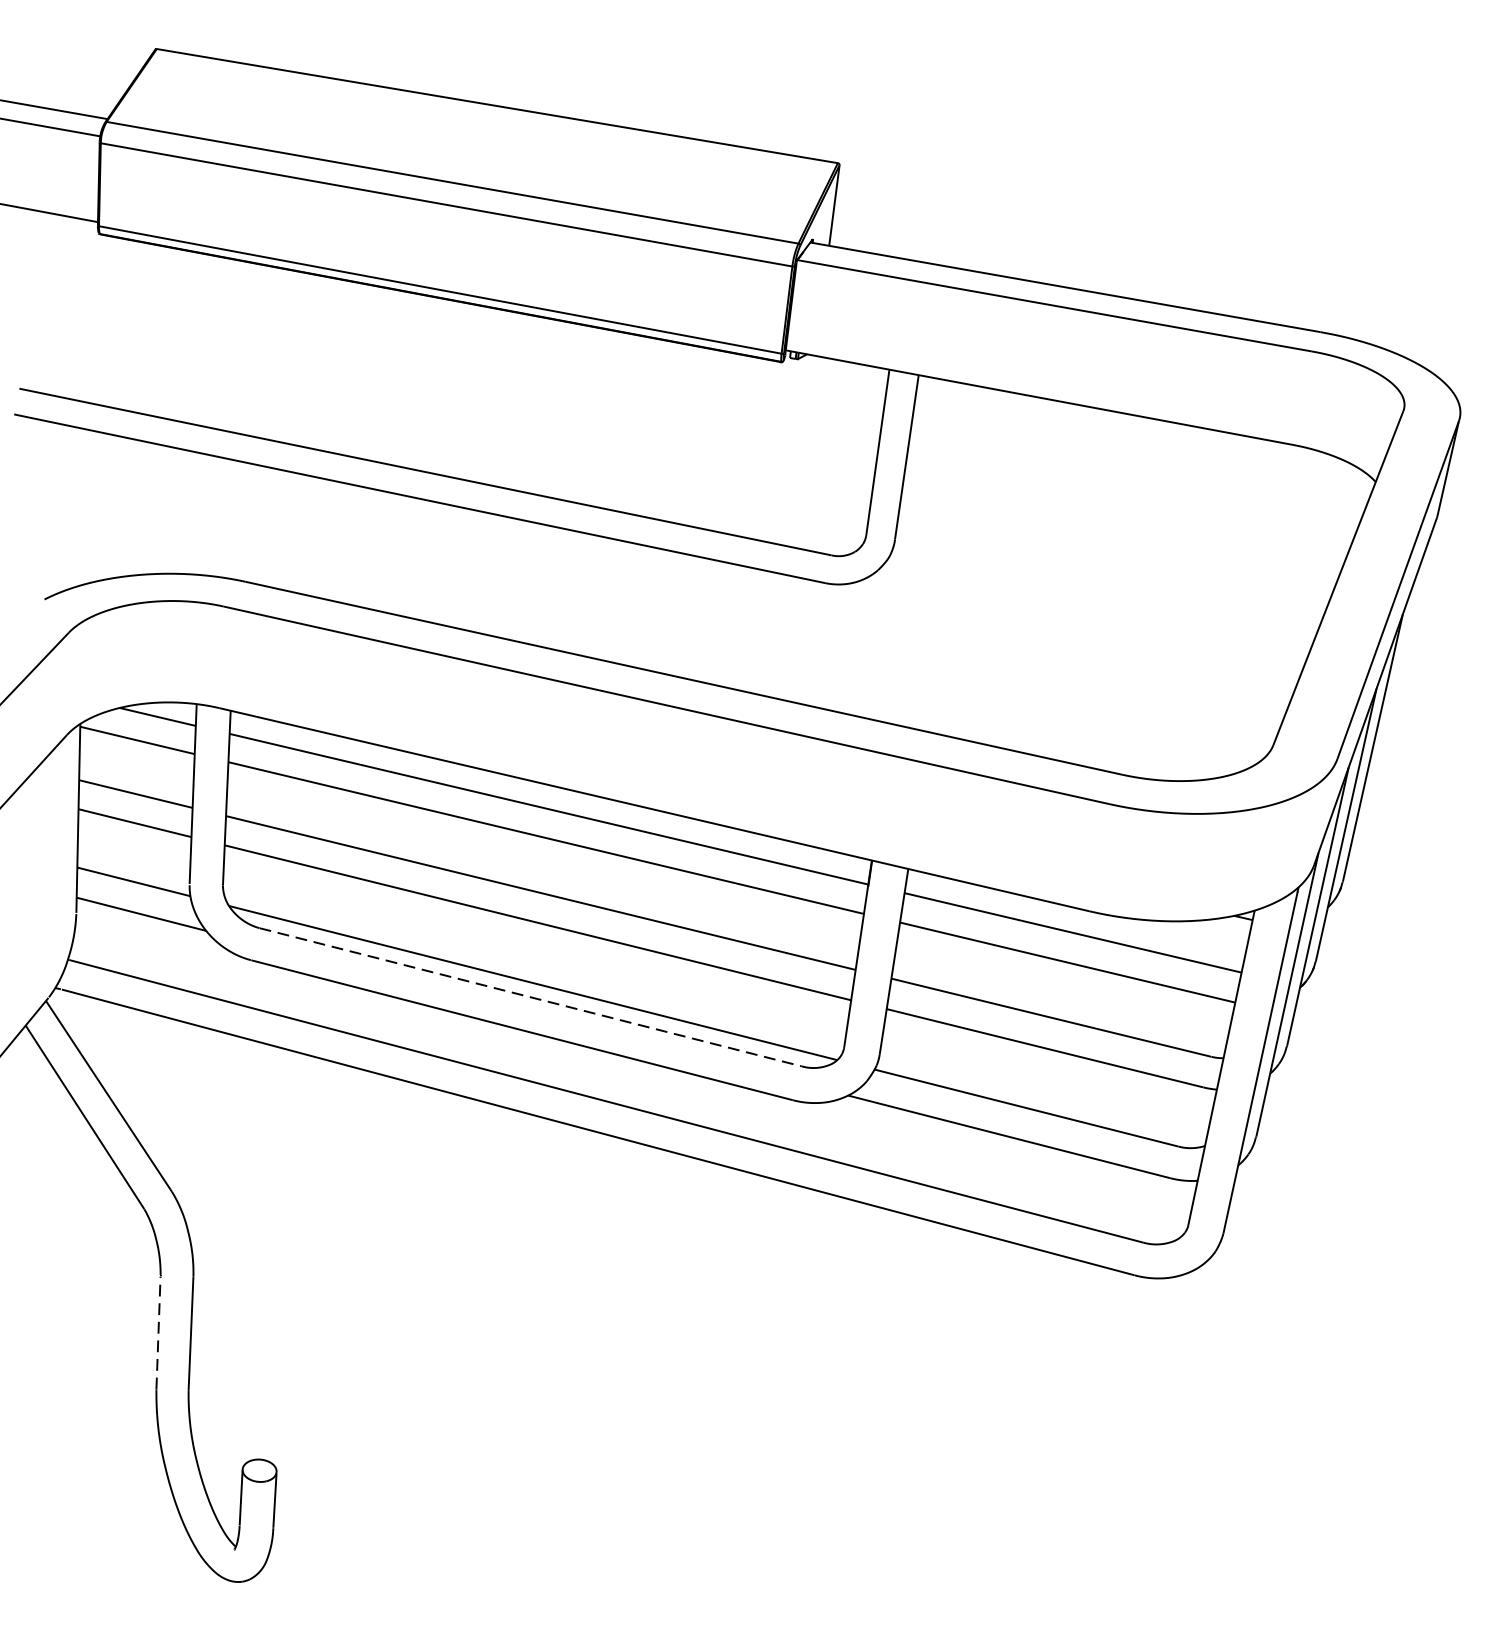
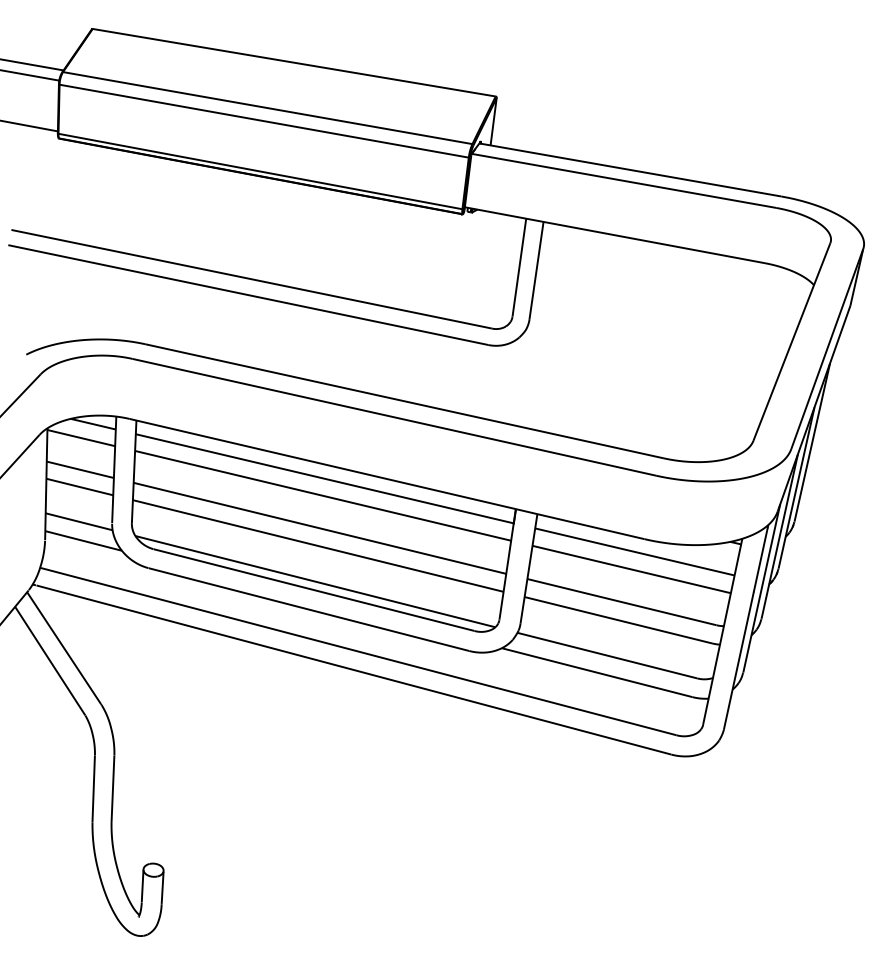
line: (529, 998) -> (313, 590), dashed -> solid
line: (158, 1332) -> (93, 788), dashed -> solid

